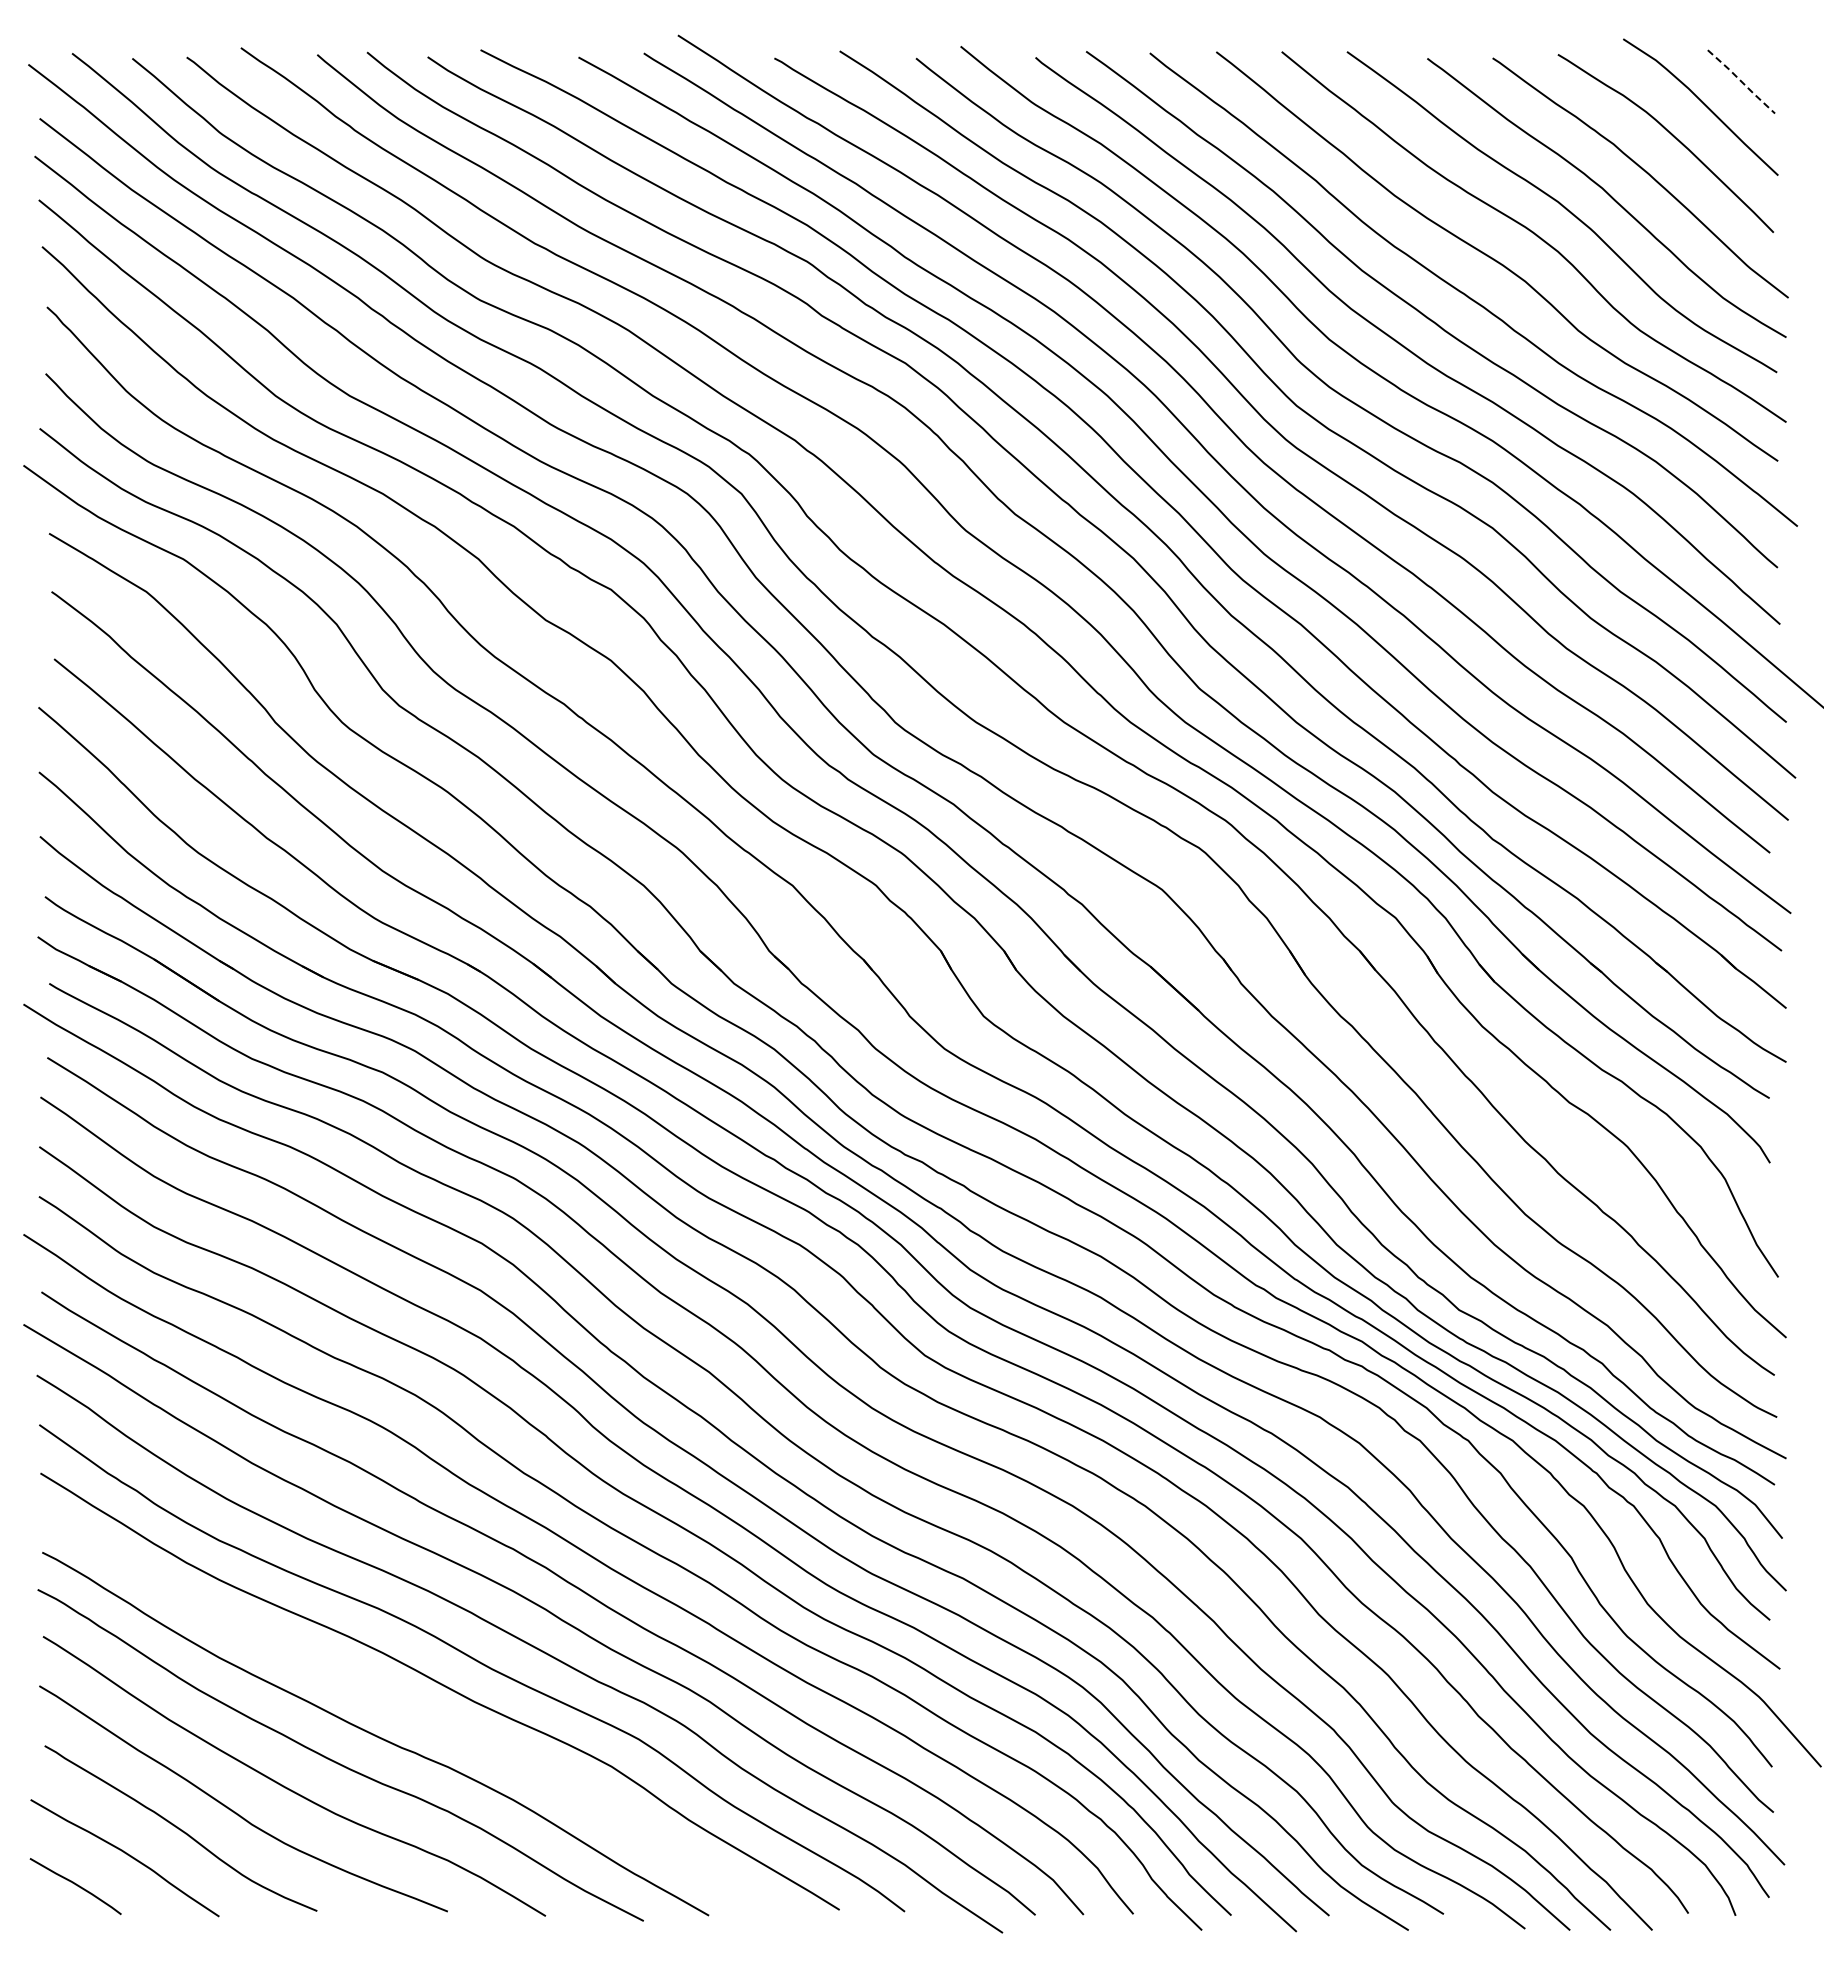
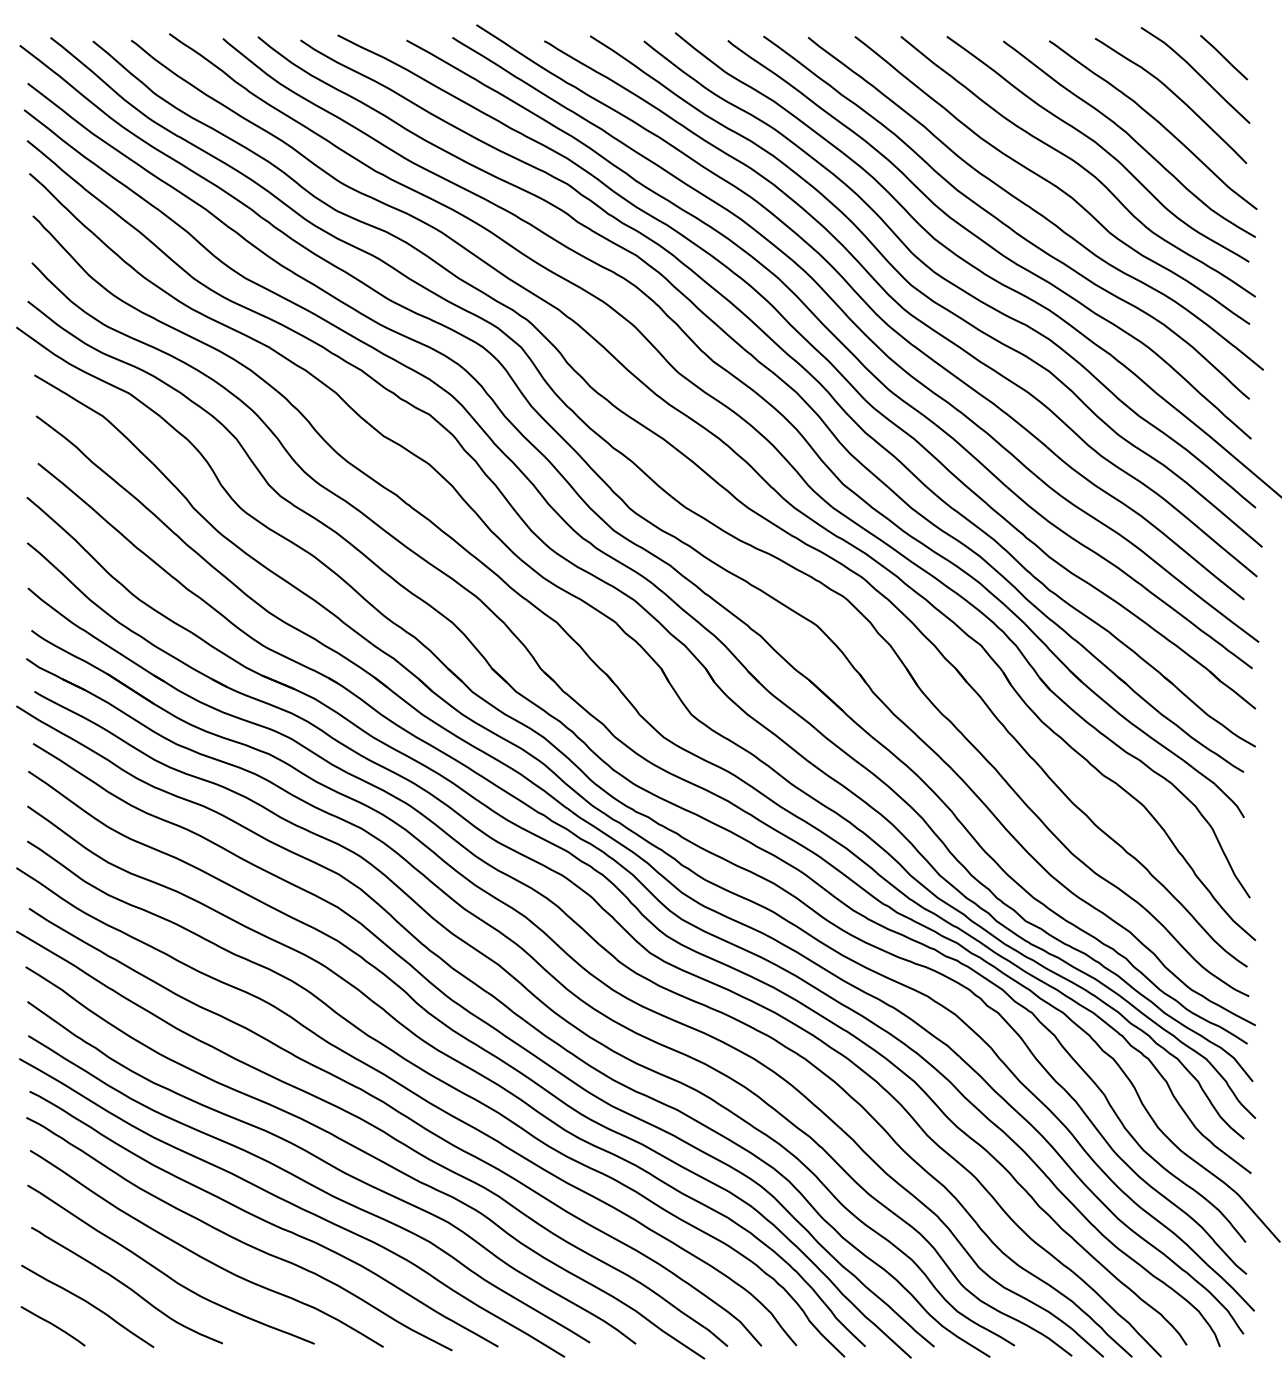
line: (1741, 81) -> (1224, 57), dashed -> solid
curve: (417, 1714) -> (293, 1205), added

